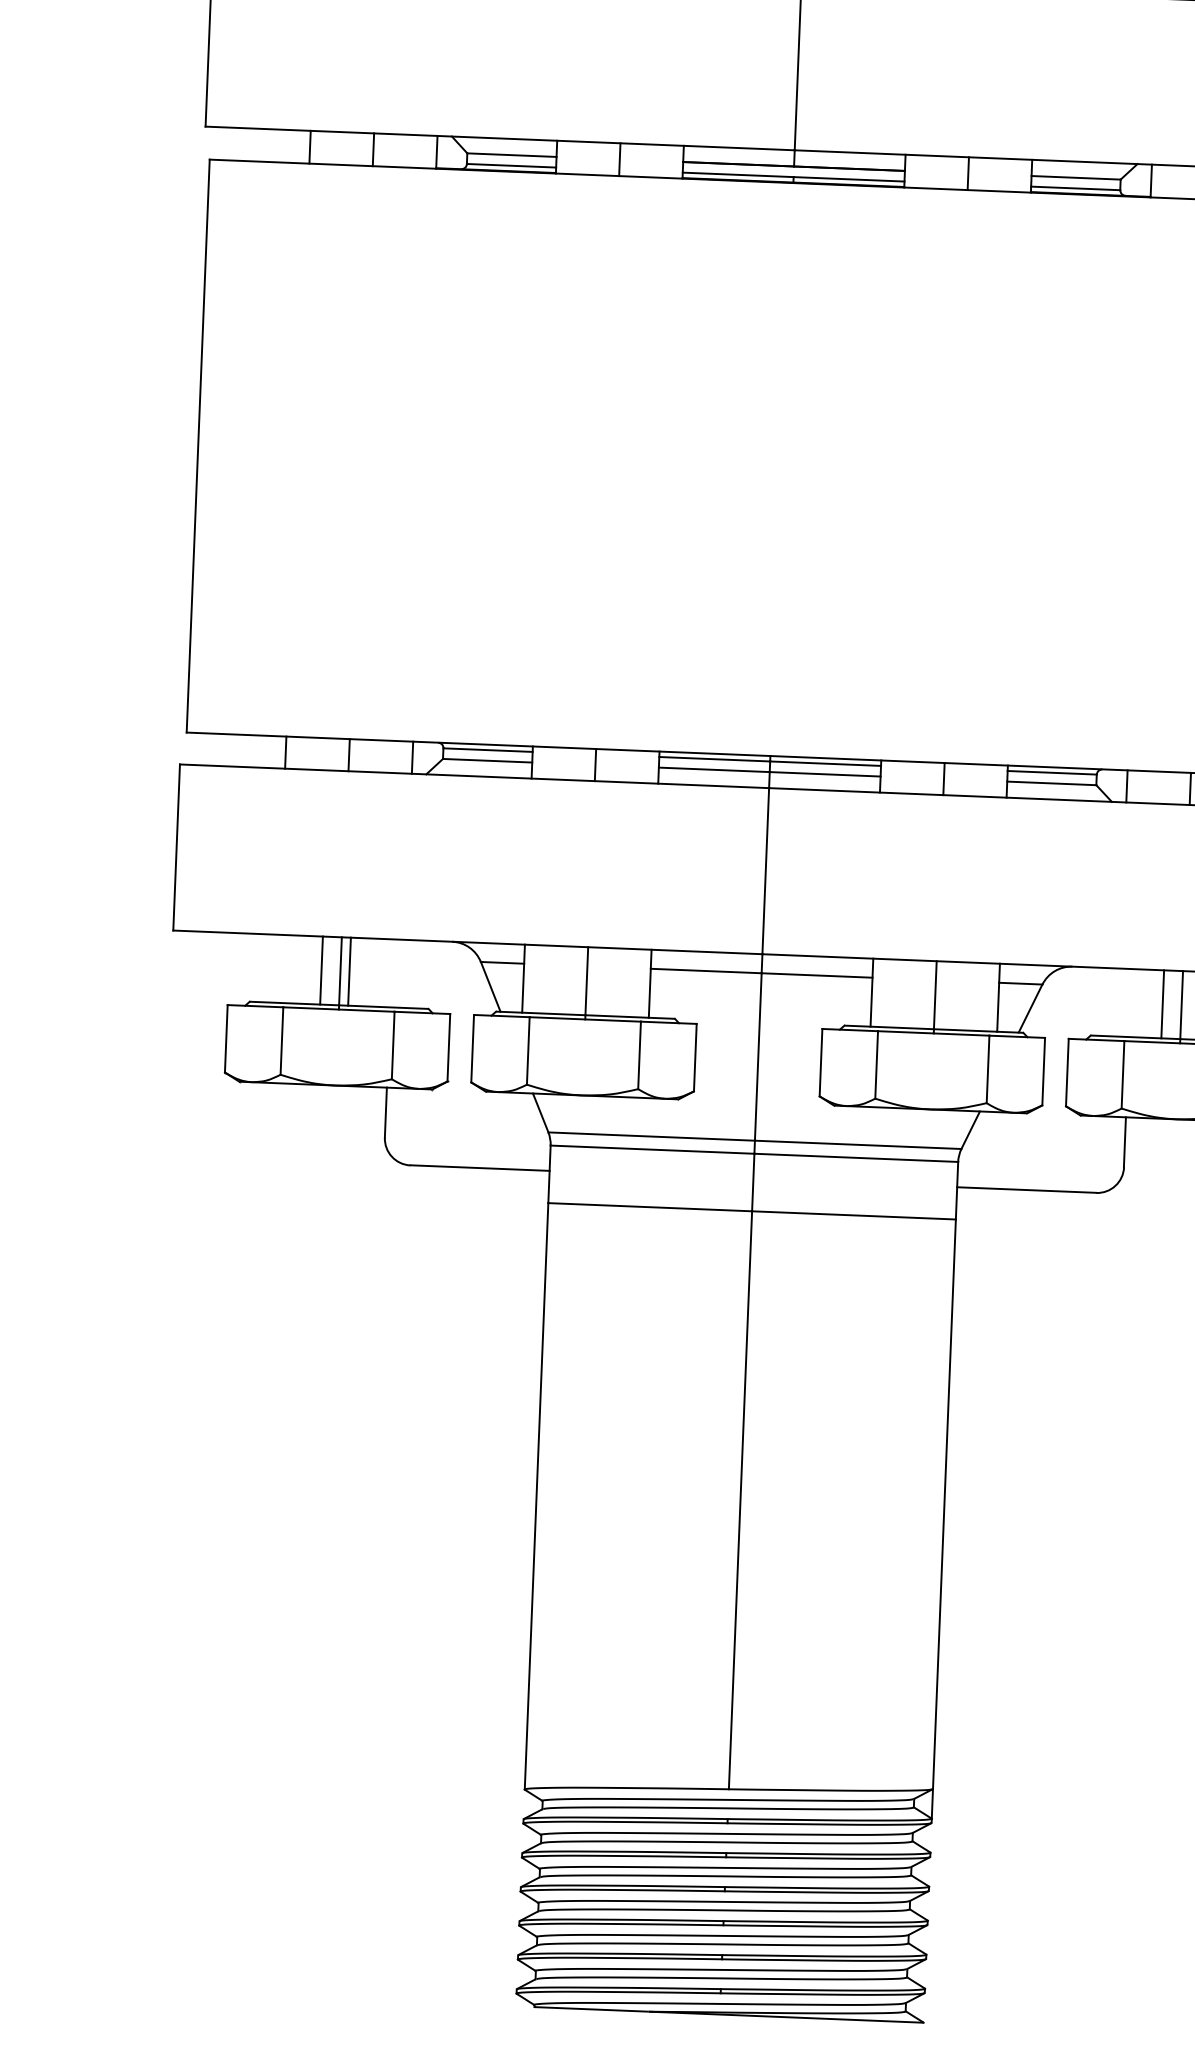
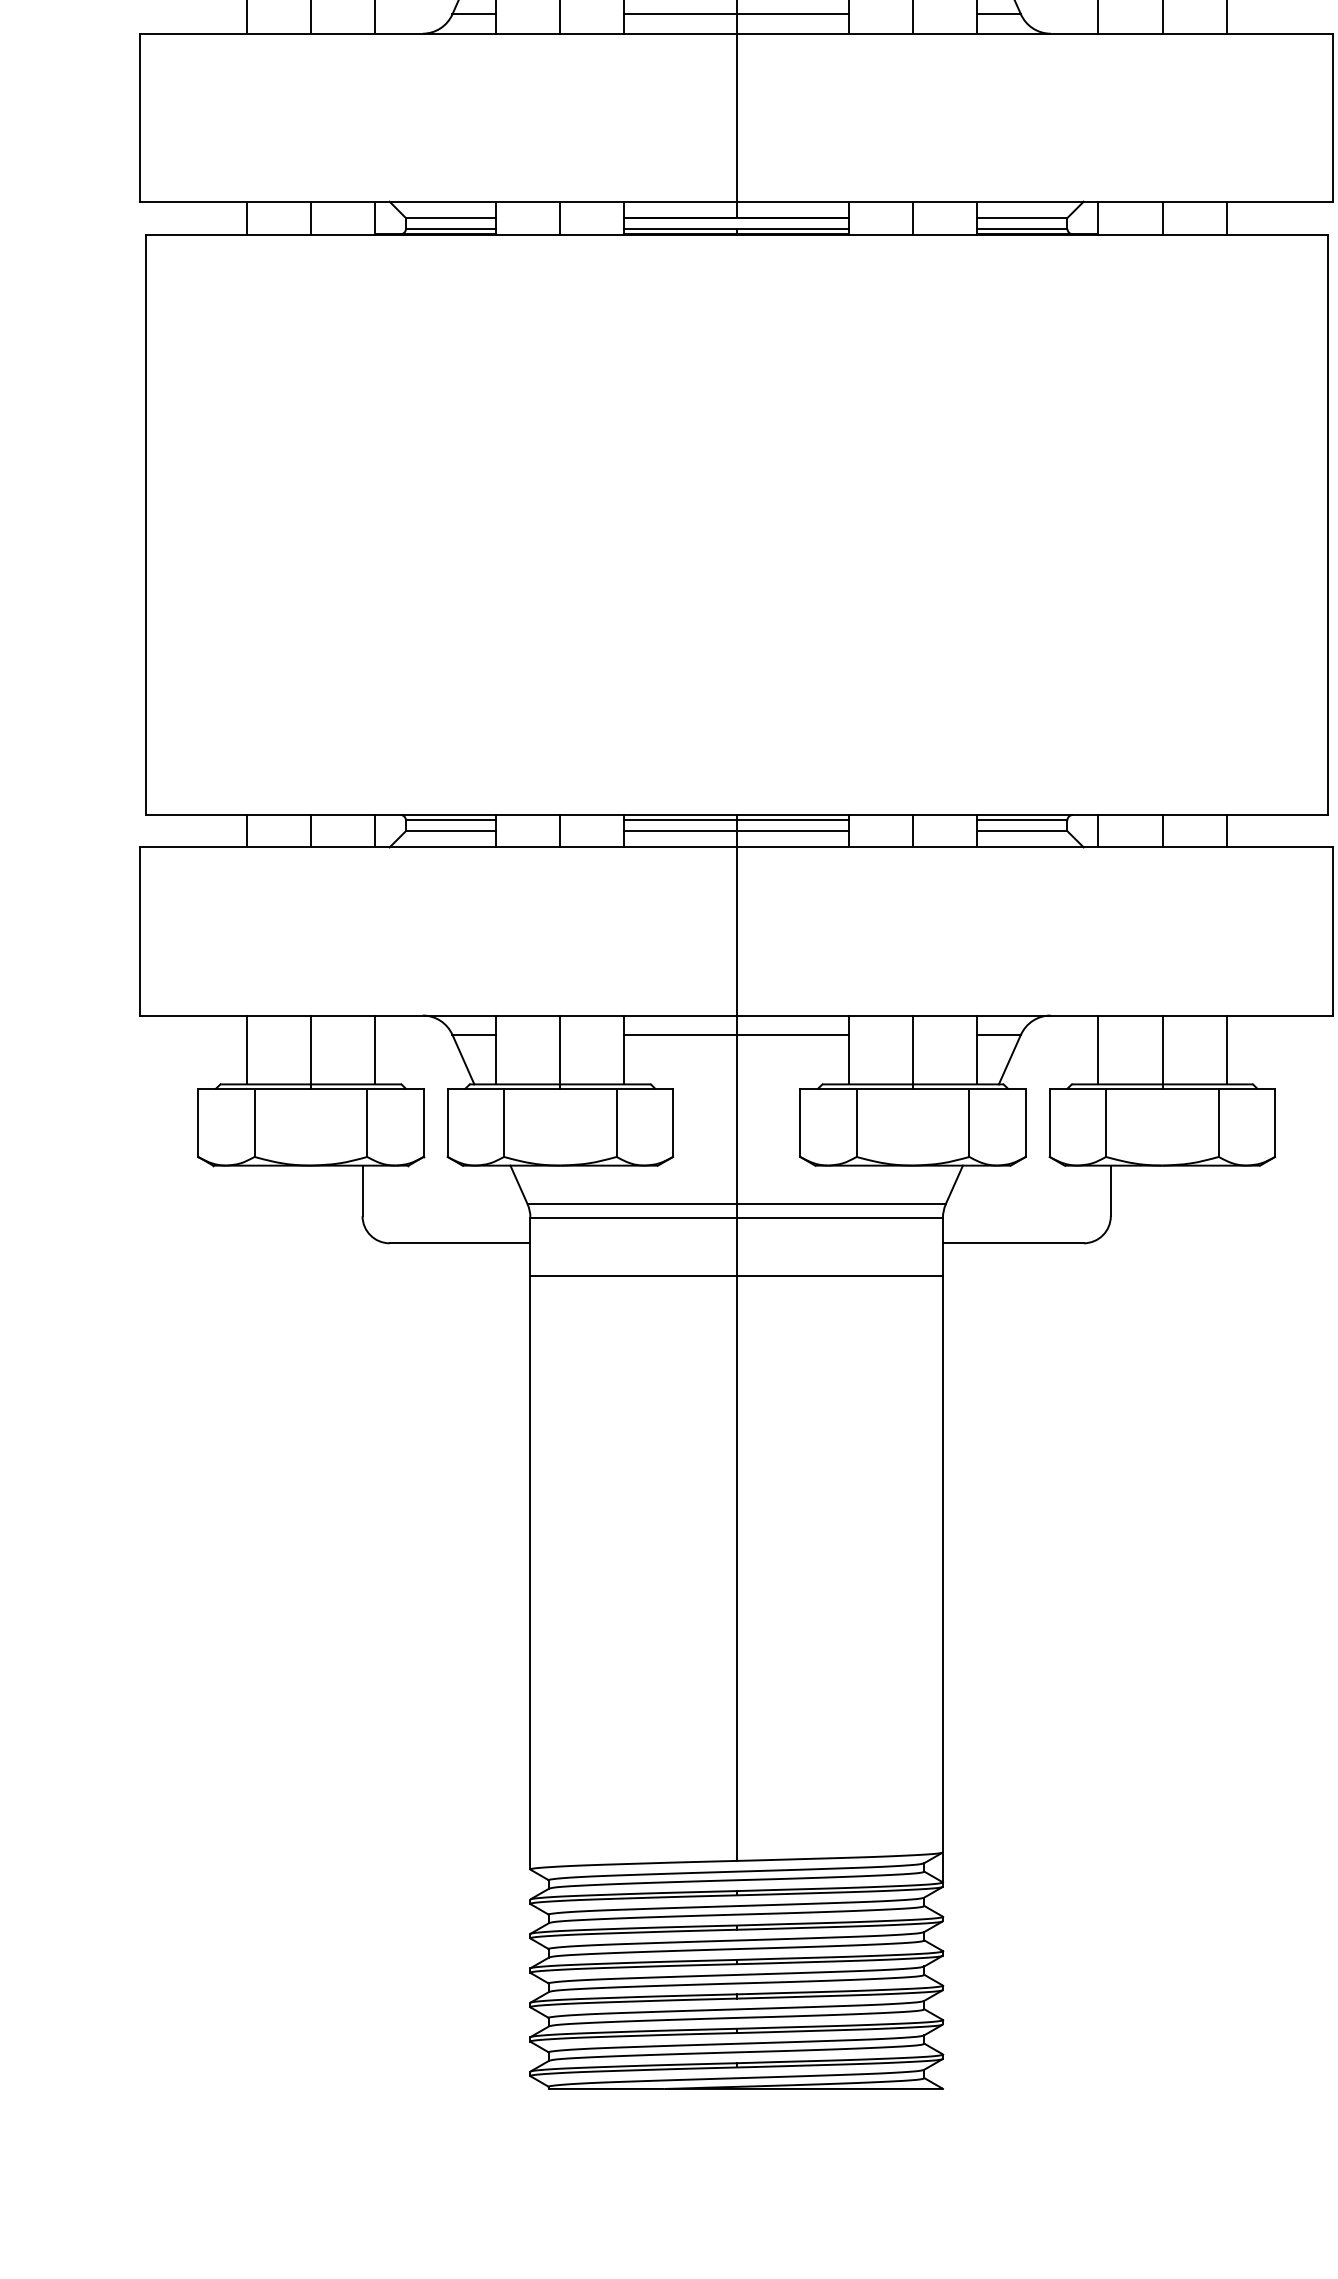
line: (321, 970) -> (246, 1049), moved
line: (349, 971) -> (375, 1049), moved
line: (1162, 1003) -> (1098, 1049), moved

